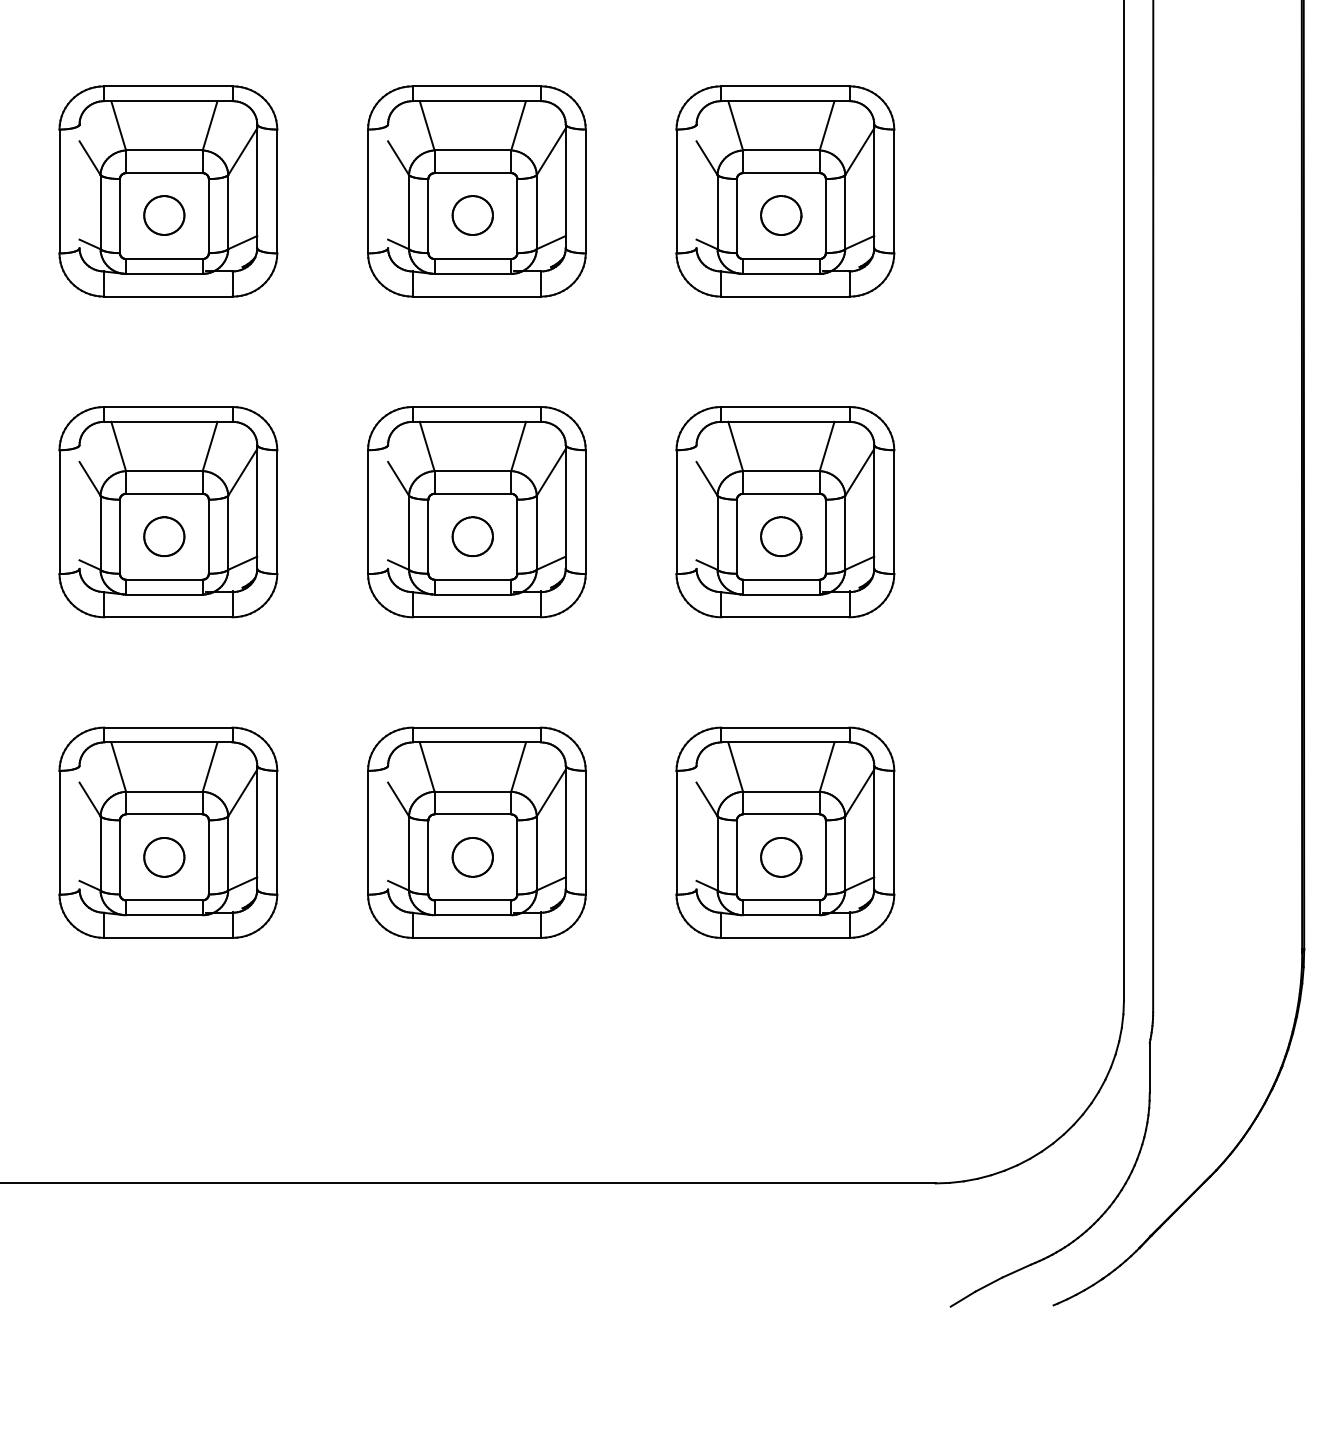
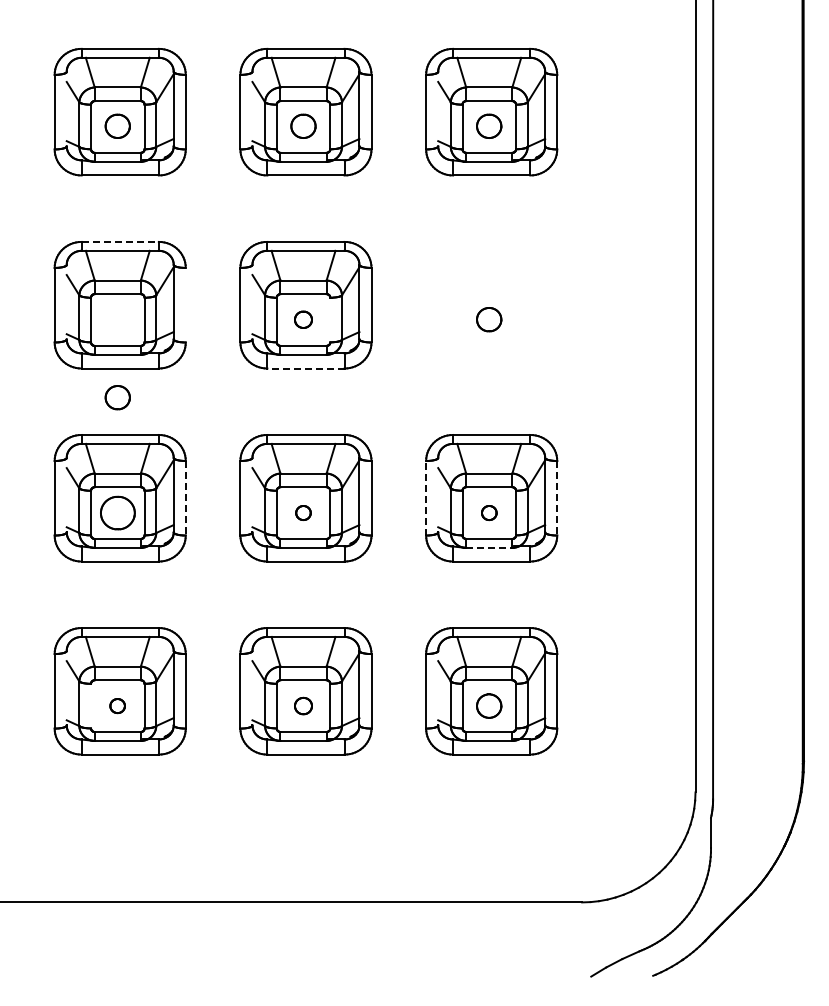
line: (168, 85) -> (120, 241), solid -> dashed
line: (276, 190) -> (185, 304), removed
part: (785, 191) -> (491, 305), removed
part: (163, 215) -> (117, 397), moved
part: (472, 215) -> (303, 319), size x0.7
line: (517, 215) -> (330, 319), removed
line: (476, 296) -> (305, 368), solid -> dashed
line: (677, 510) -> (426, 497), solid -> dashed
line: (276, 512) -> (185, 498), solid -> dashed
line: (894, 512) -> (557, 498), solid -> dashed
part: (163, 535) -> (117, 512), size x1.4
part: (472, 535) -> (303, 512), size x0.6
part: (781, 535) -> (489, 512), size x0.6
line: (781, 593) -> (489, 547), solid -> dashed
line: (120, 856) -> (91, 705), removed
part: (163, 856) -> (117, 705), size x0.6
part: (472, 856) -> (303, 705), size x0.7

